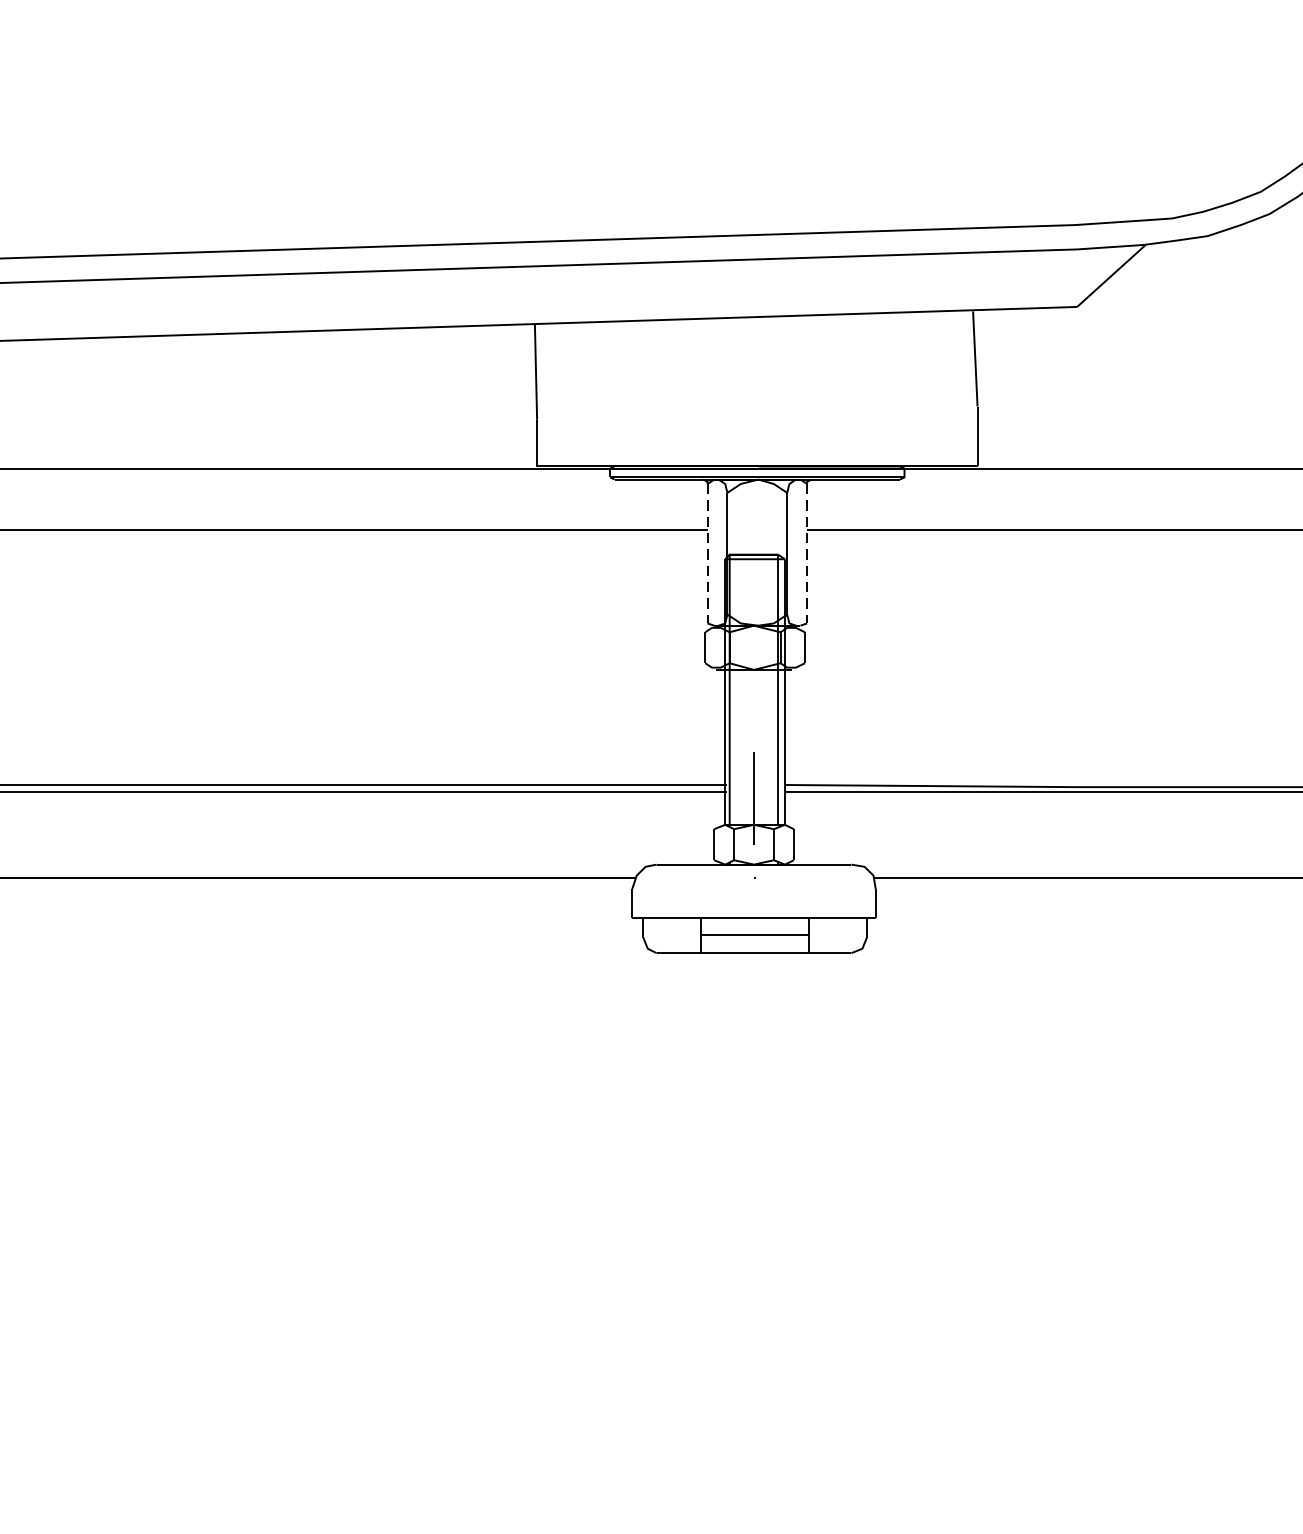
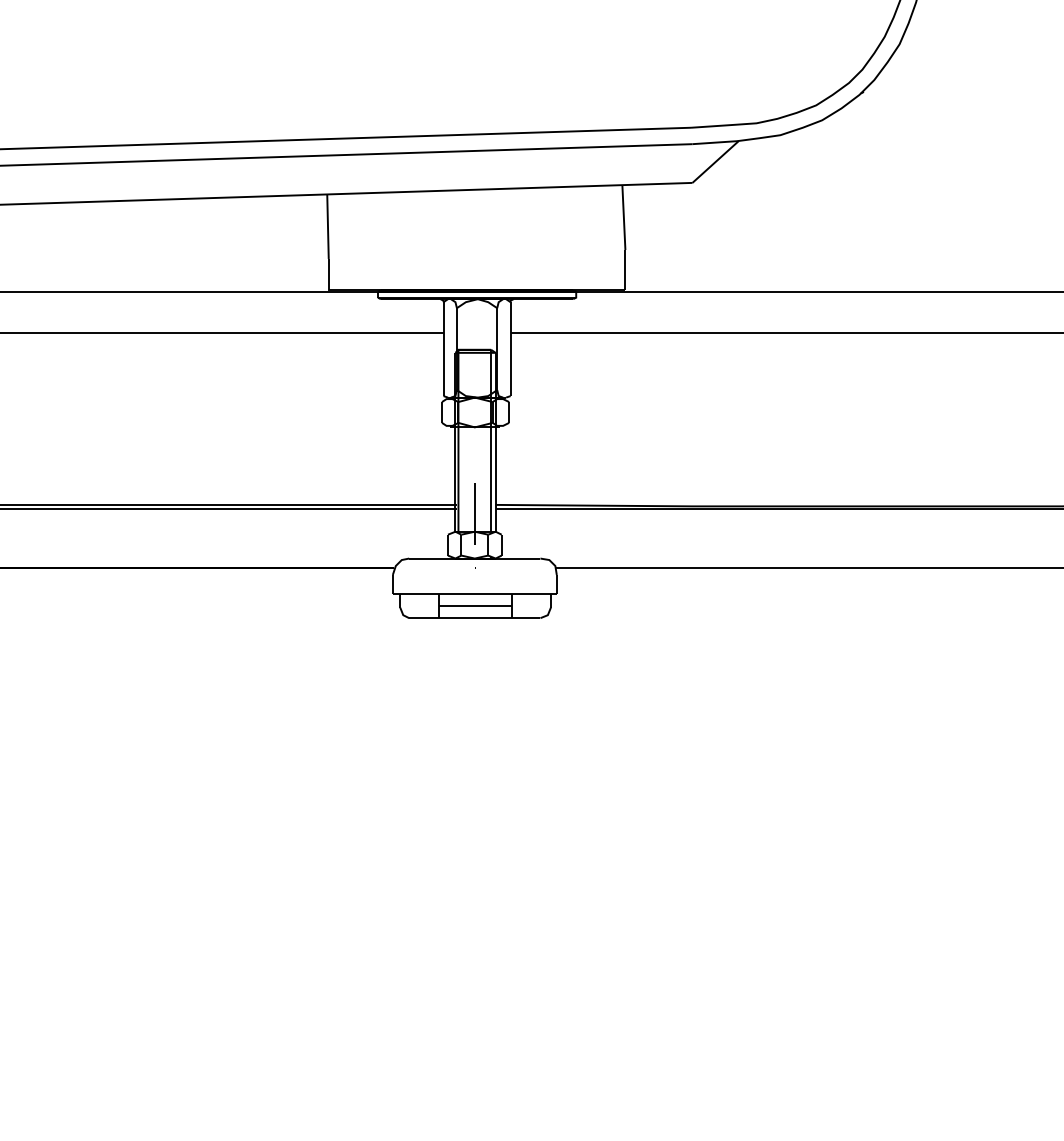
line: (707, 554) -> (443, 349), dashed -> solid
line: (806, 554) -> (510, 349), dashed -> solid

